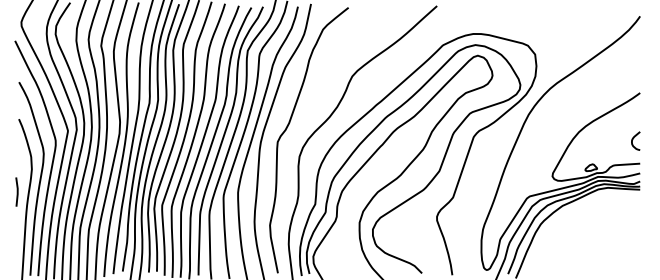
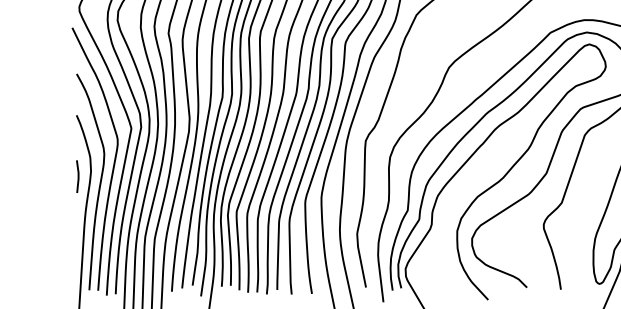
line: (16, 191) -> (77, 176), moved

